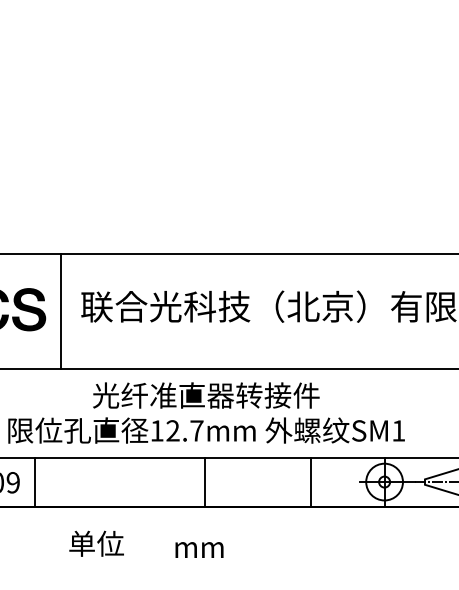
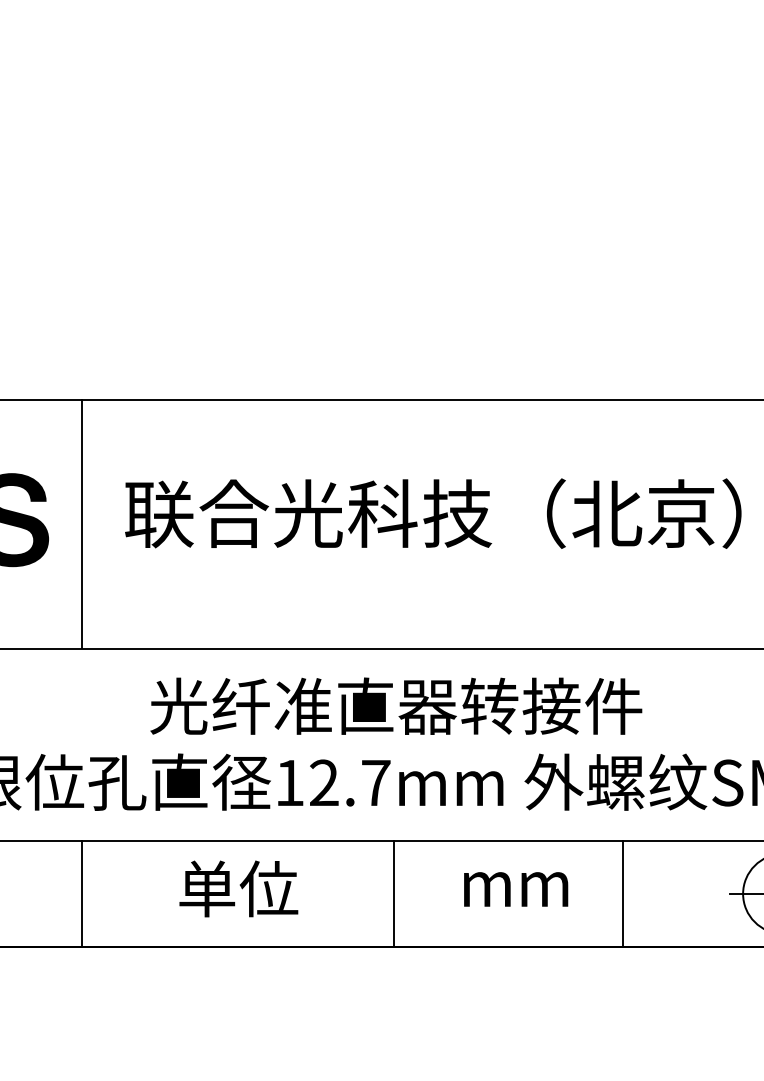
line: (35, 481) -> (82, 892), moved
text: (96, 543) -> (238, 888), moved
text: (199, 549) -> (516, 888), moved

